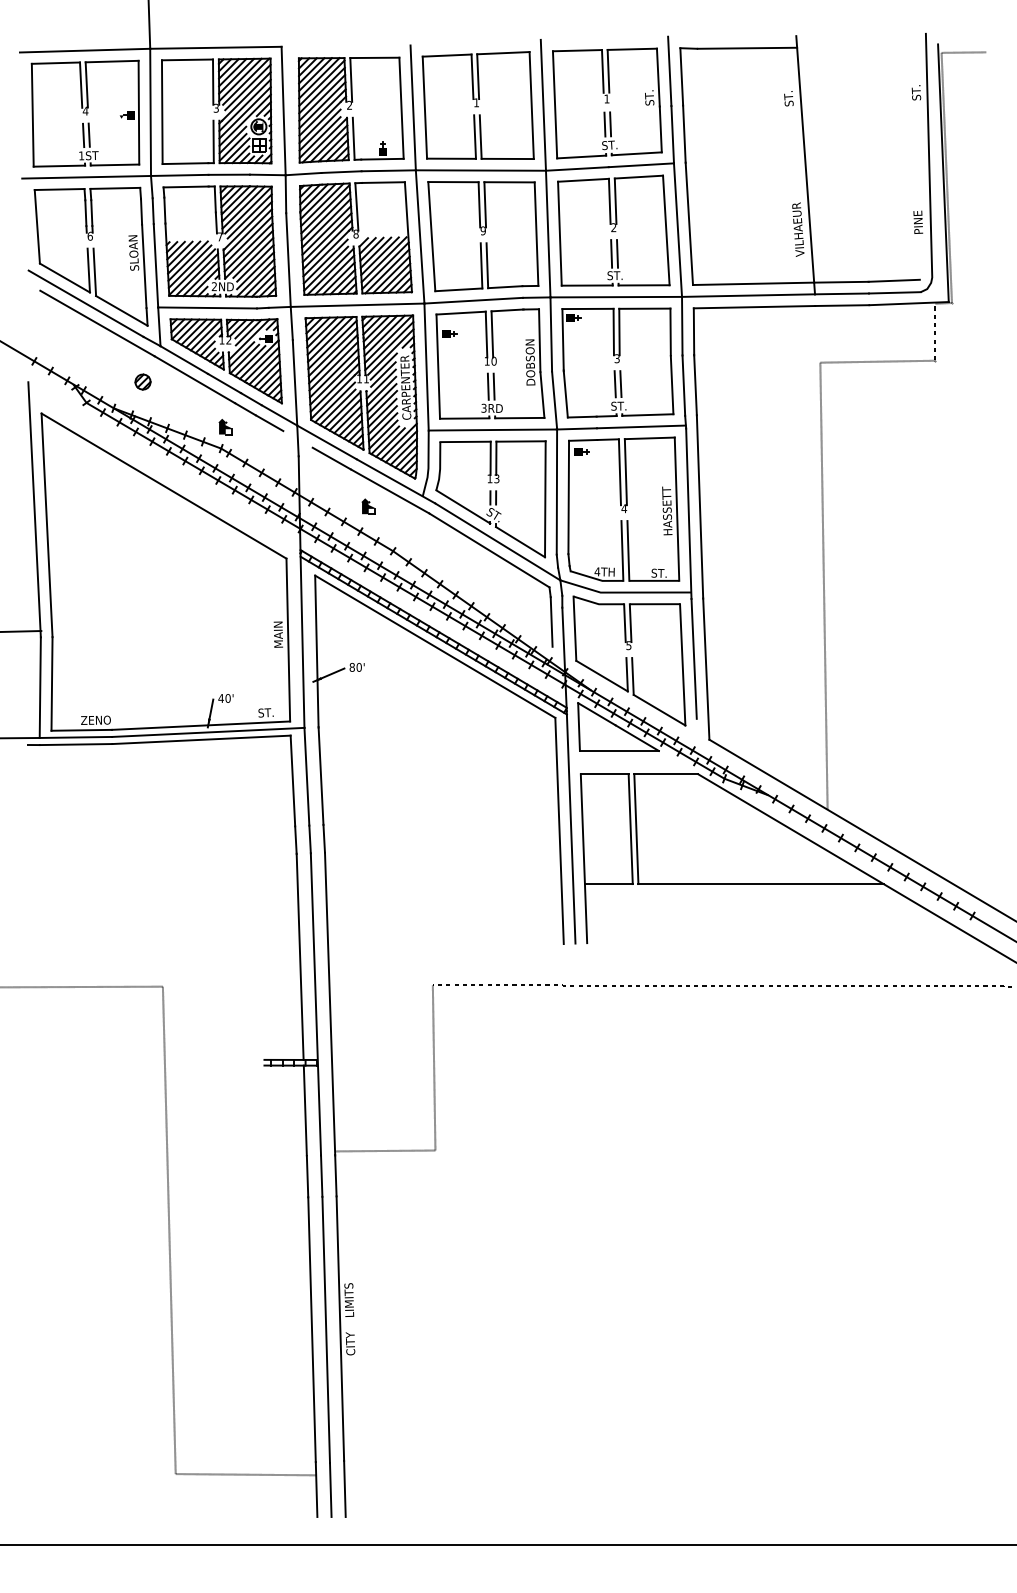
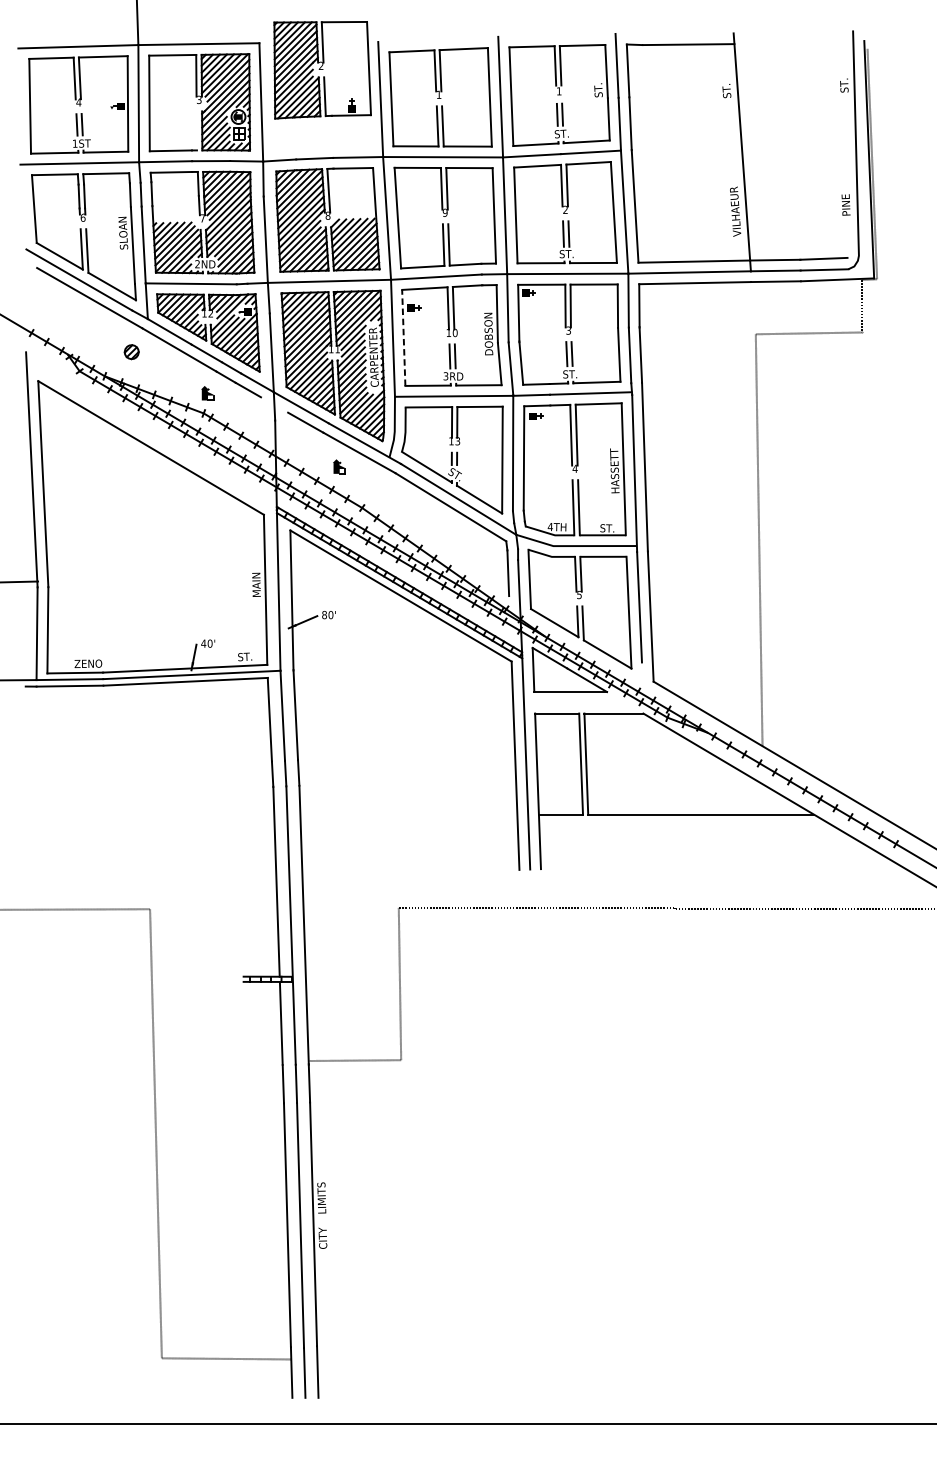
line: (963, 52) -> (887, 48), removed
part: (350, 109) -> (321, 69), moved
line: (213, 141) -> (196, 130), removed
line: (438, 366) -> (404, 337), solid -> dashed

